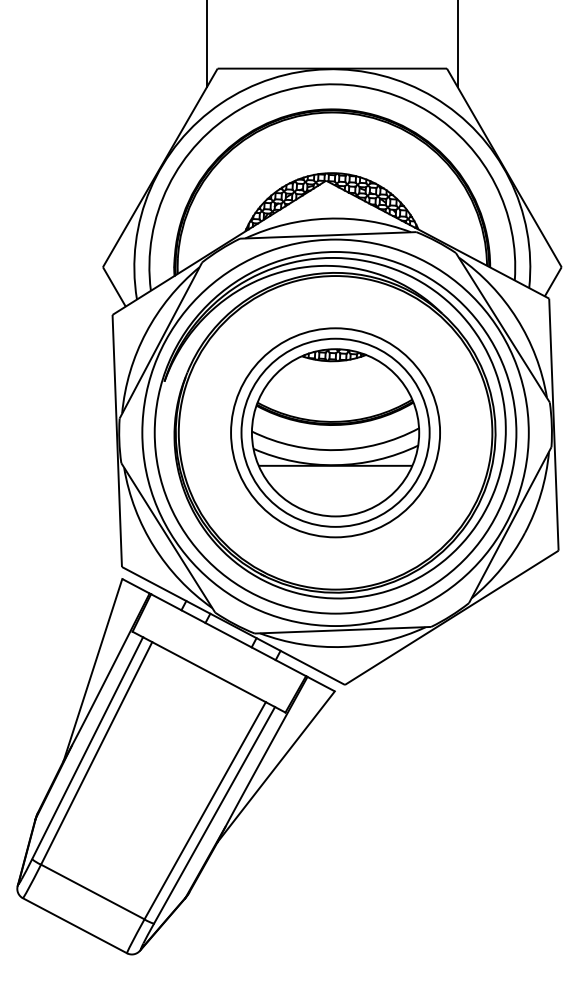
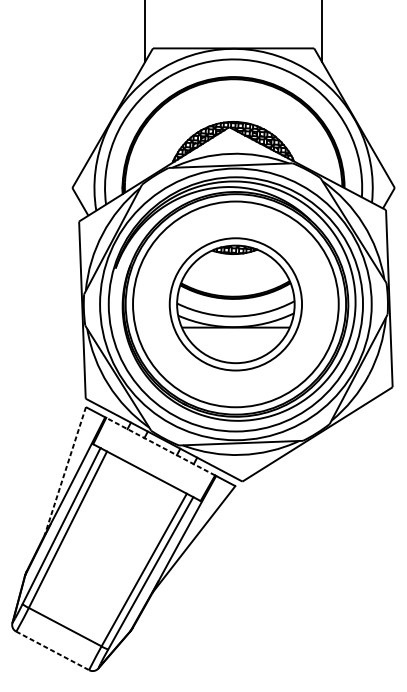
circle: (335, 432) -> (235, 304), size x1.4
line: (228, 635) -> (160, 446), solid -> dashed
line: (92, 670) -> (65, 471), solid -> dashed
line: (74, 925) -> (52, 650), solid -> dashed

